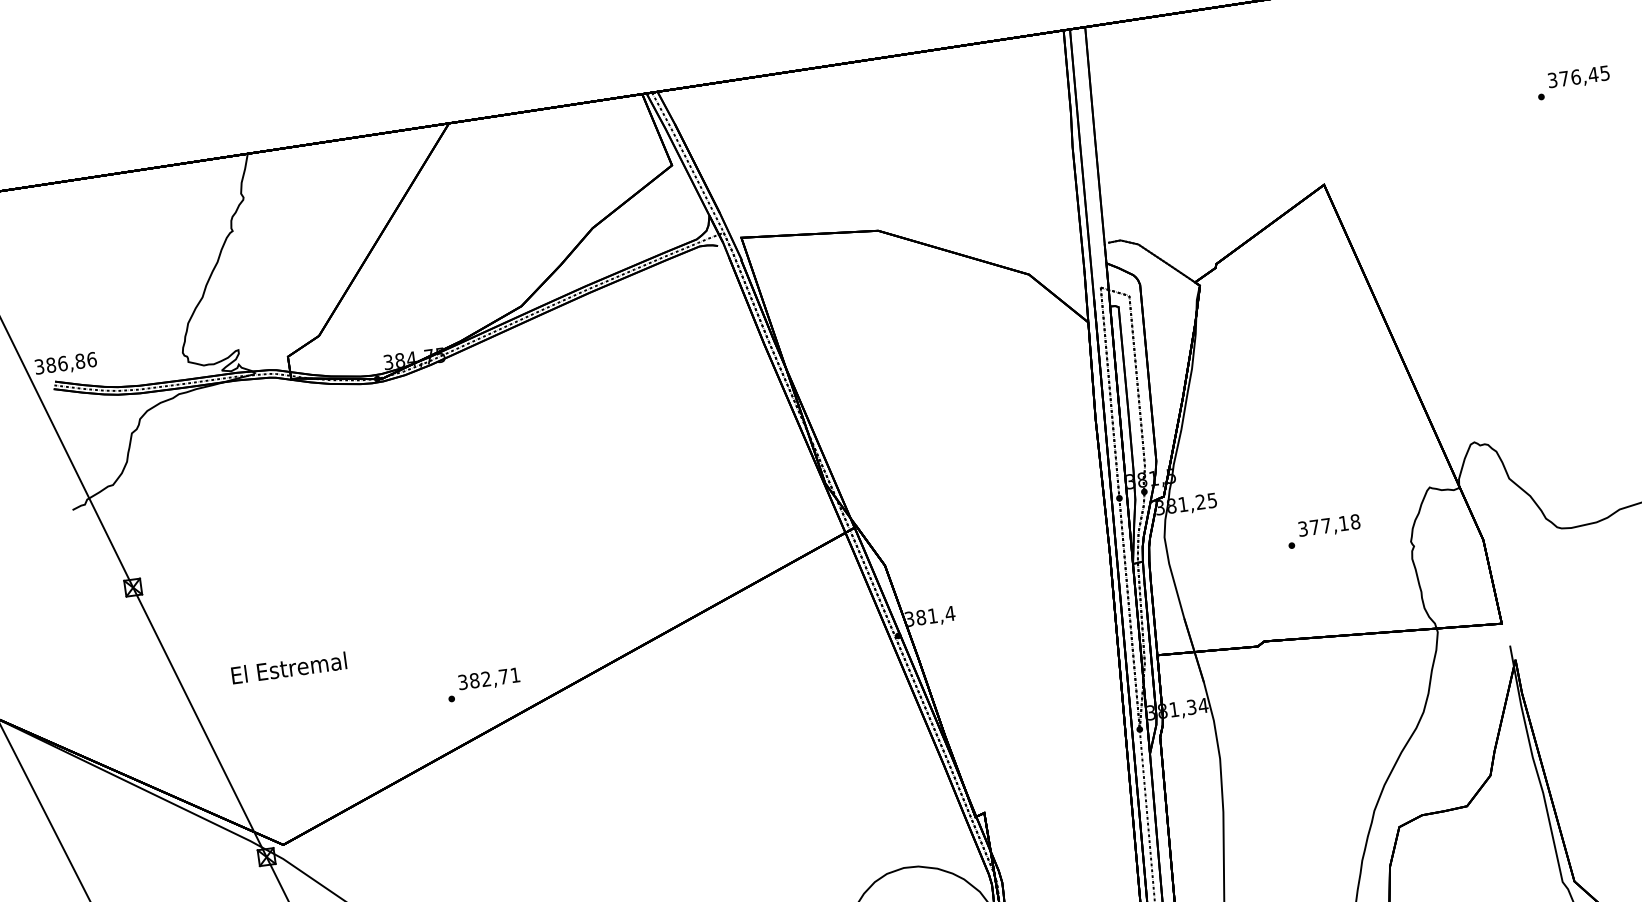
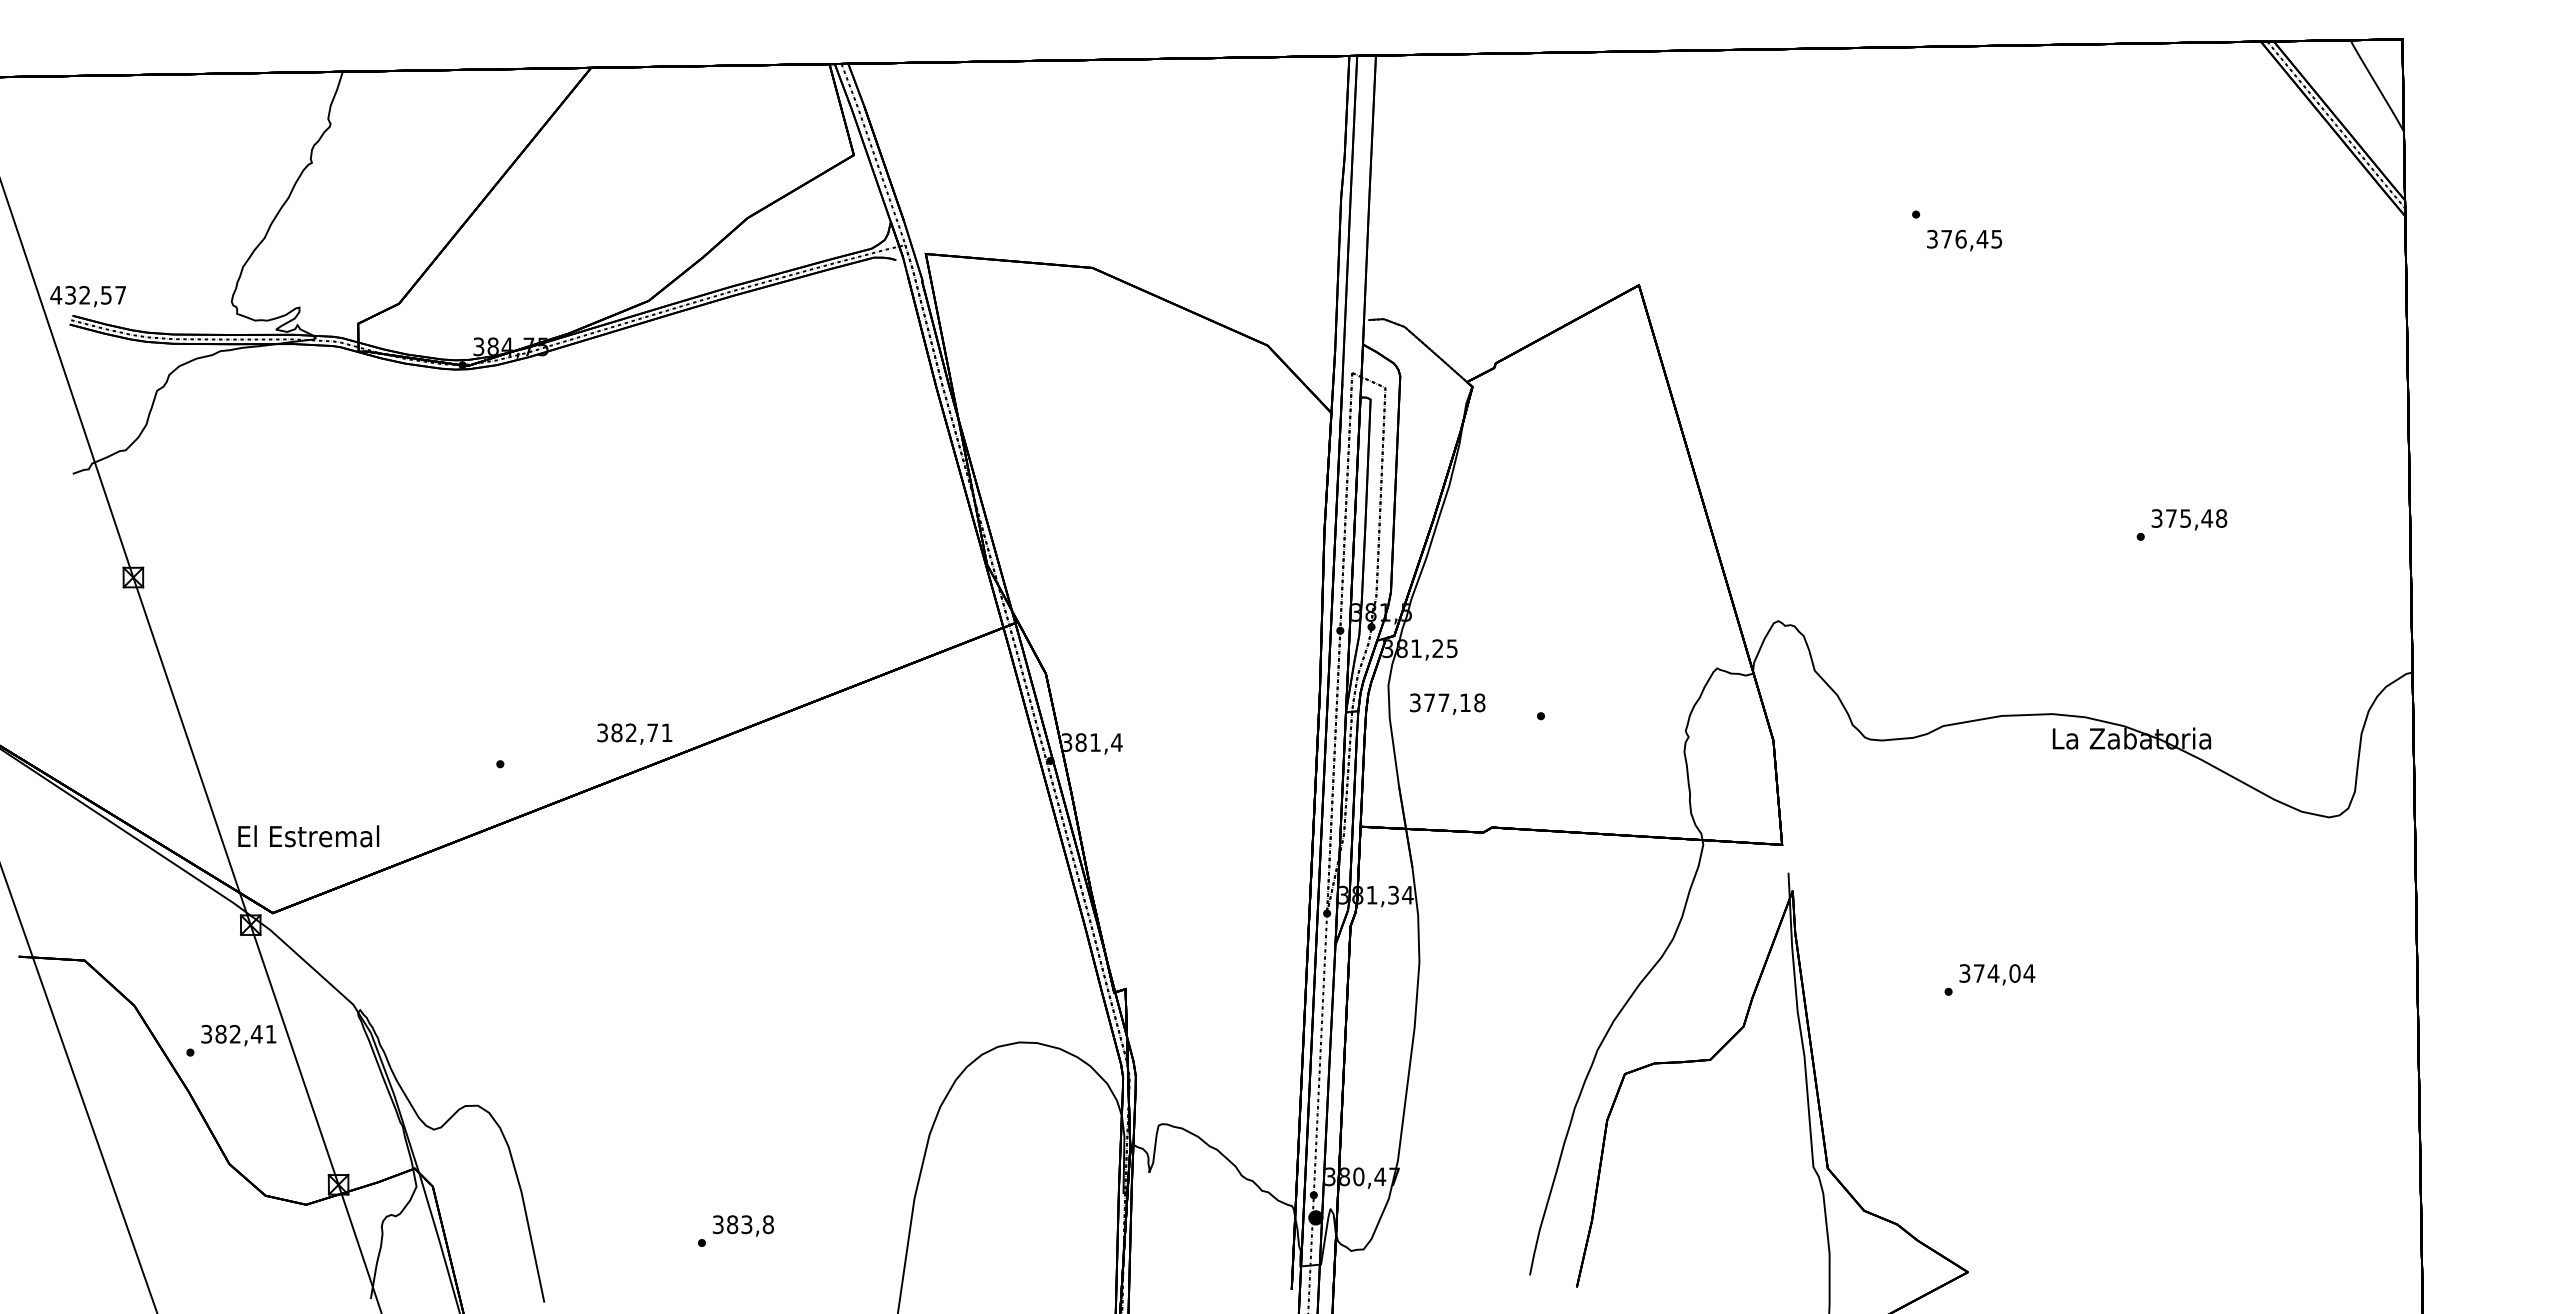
text: (1578, 77) -> (1964, 240), moved
text: (65, 362) -> (88, 294), 386,86 -> 432,57
text: (1329, 525) -> (1447, 703), moved
text: (288, 668) -> (308, 836), moved
text: (488, 679) -> (634, 733), moved

